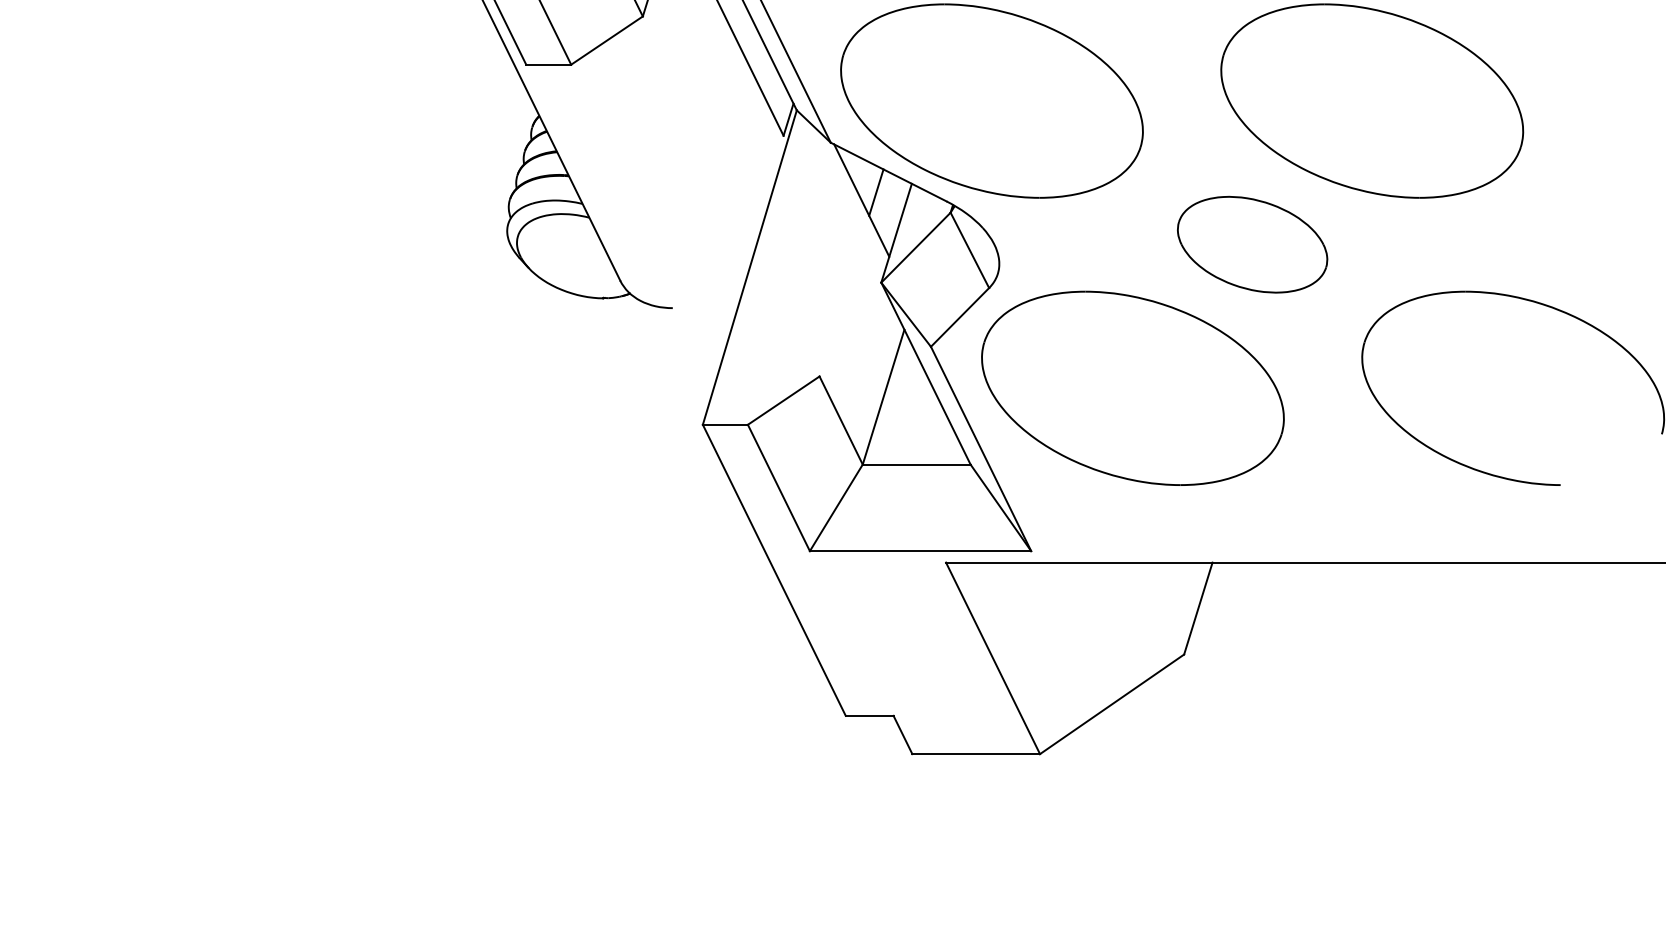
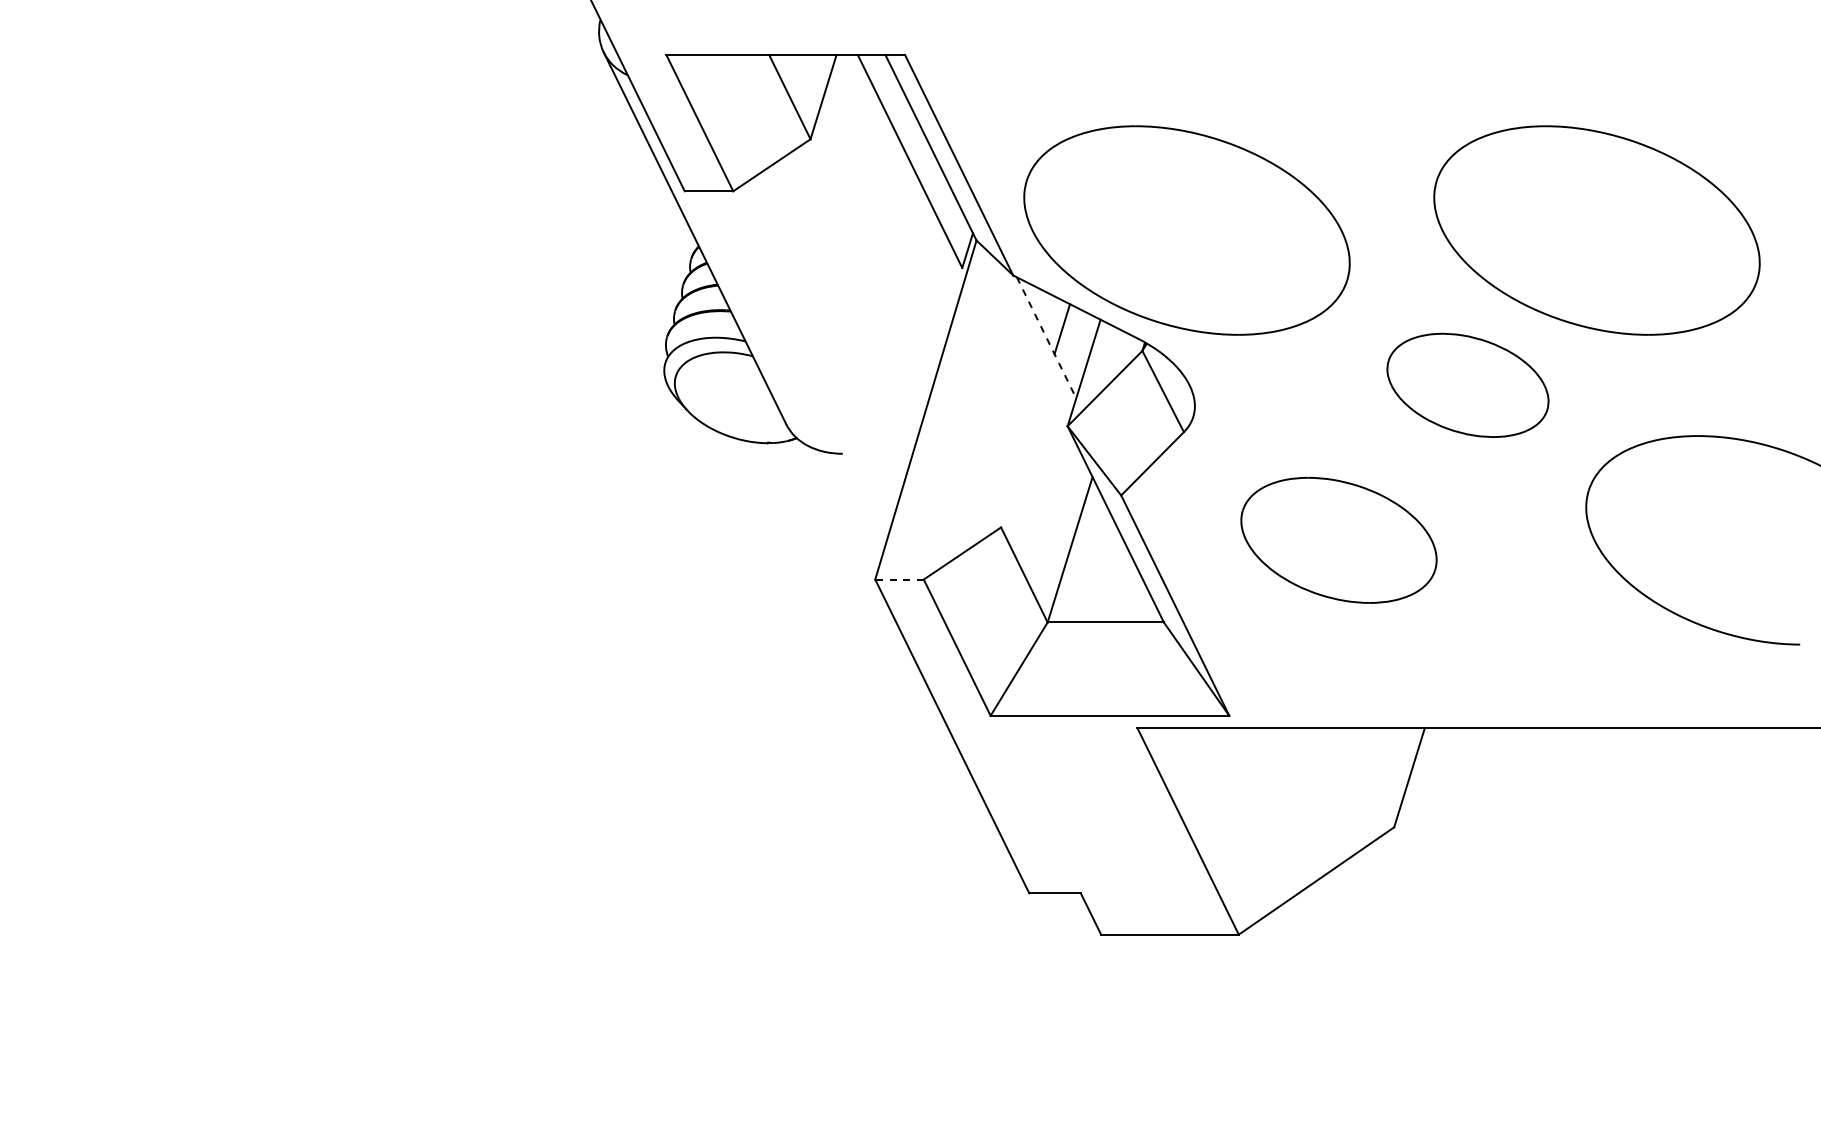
line: (861, 200) -> (1046, 337), solid -> dashed
part: (1132, 388) -> (1338, 540), size x0.6
line: (725, 424) -> (899, 579), solid -> dashed

